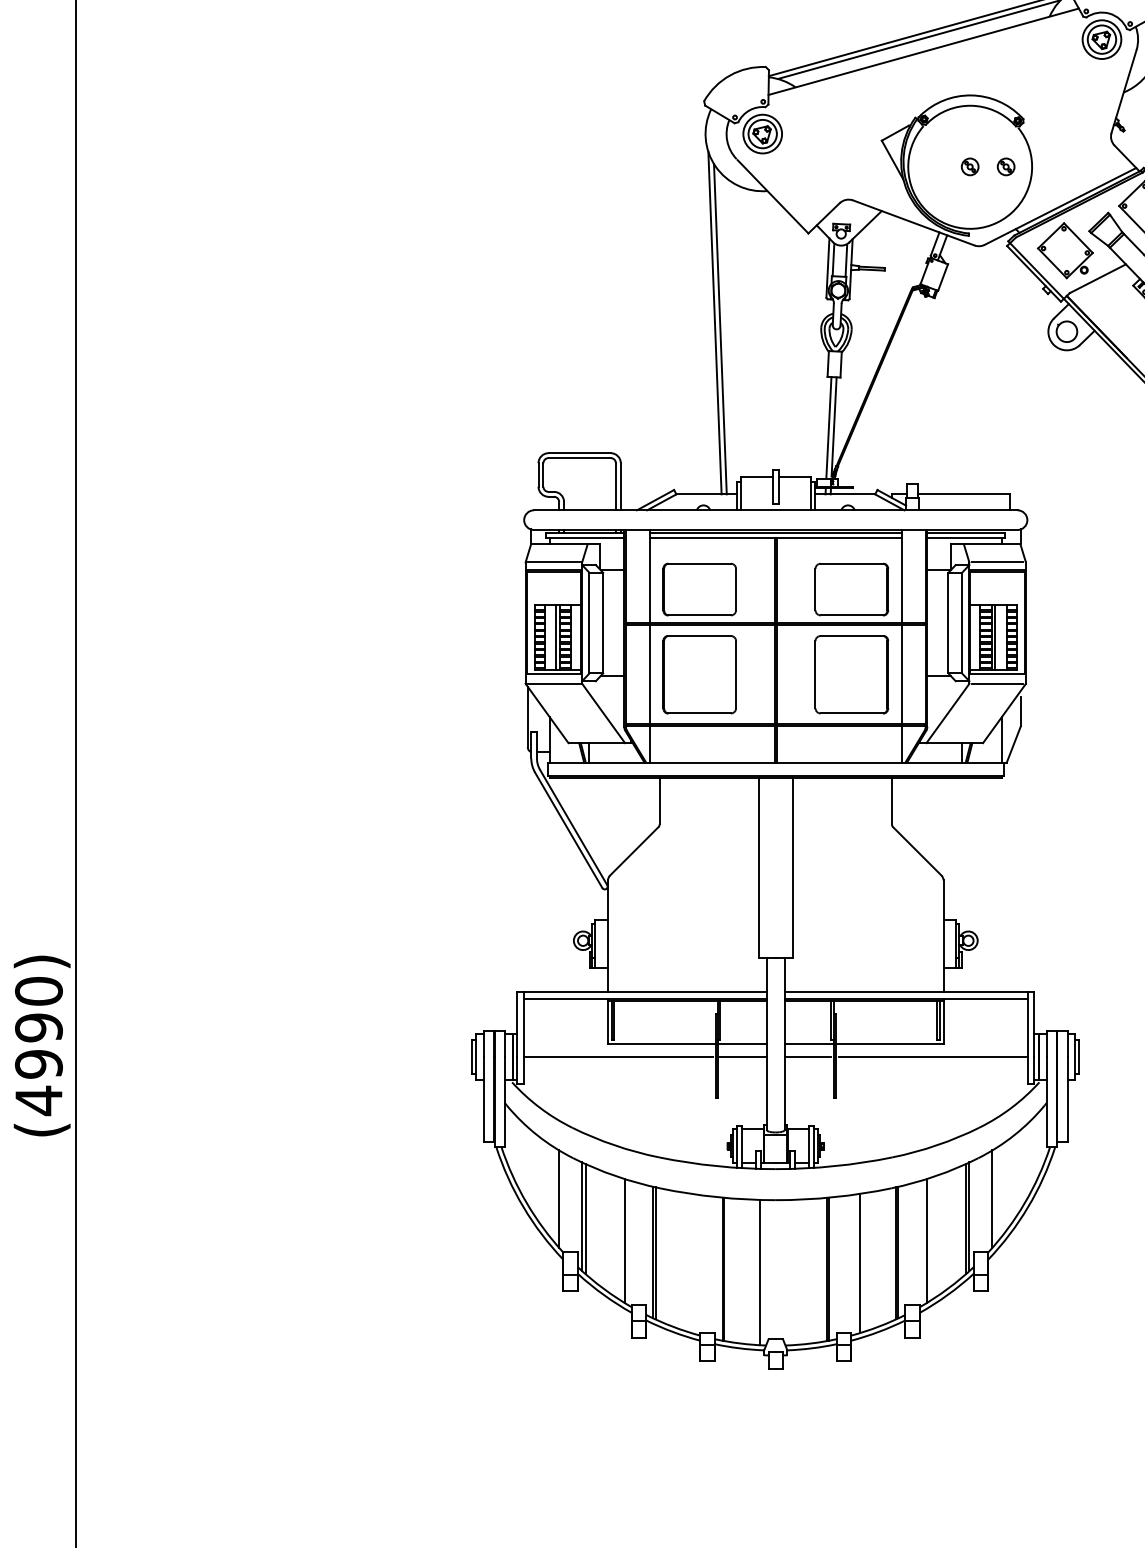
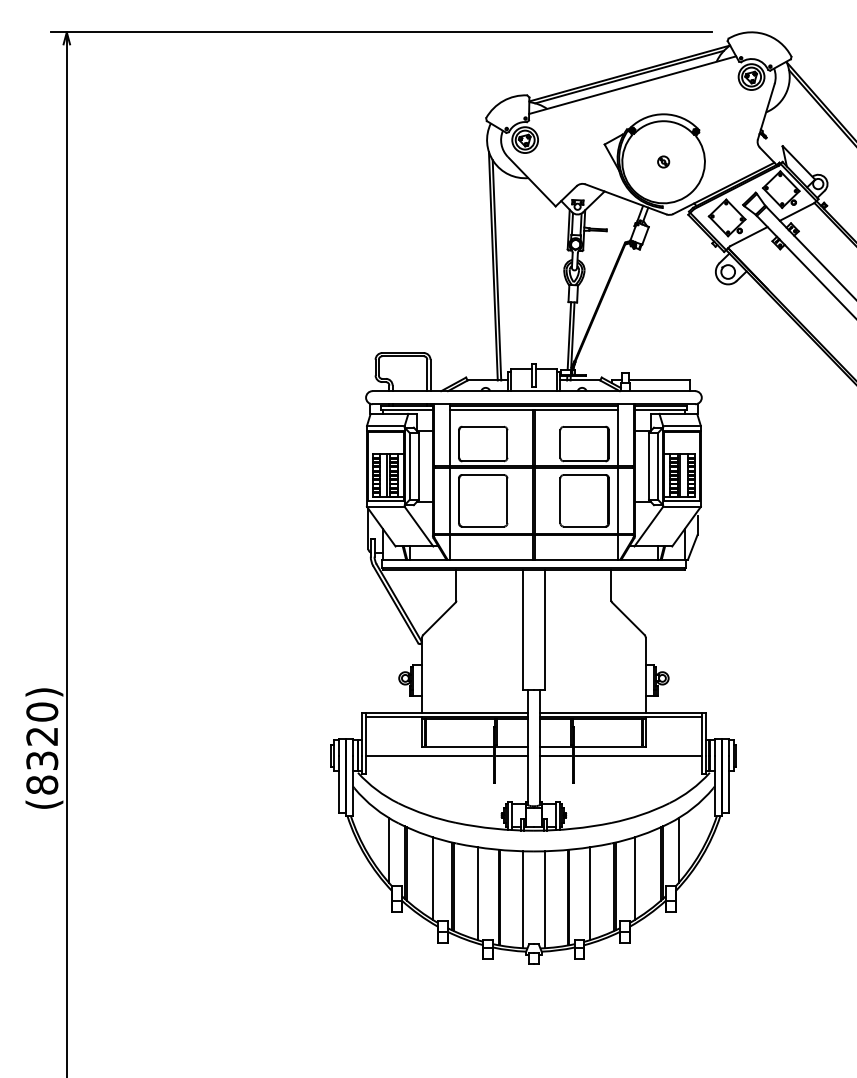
part: (1005, 166) -> (687, 161), removed
text: (39, 1065) -> (42, 761), (4990) -> (8320)
line: (691, 1263) -> (477, 893), added
line: (791, 1272) -> (544, 899), added

